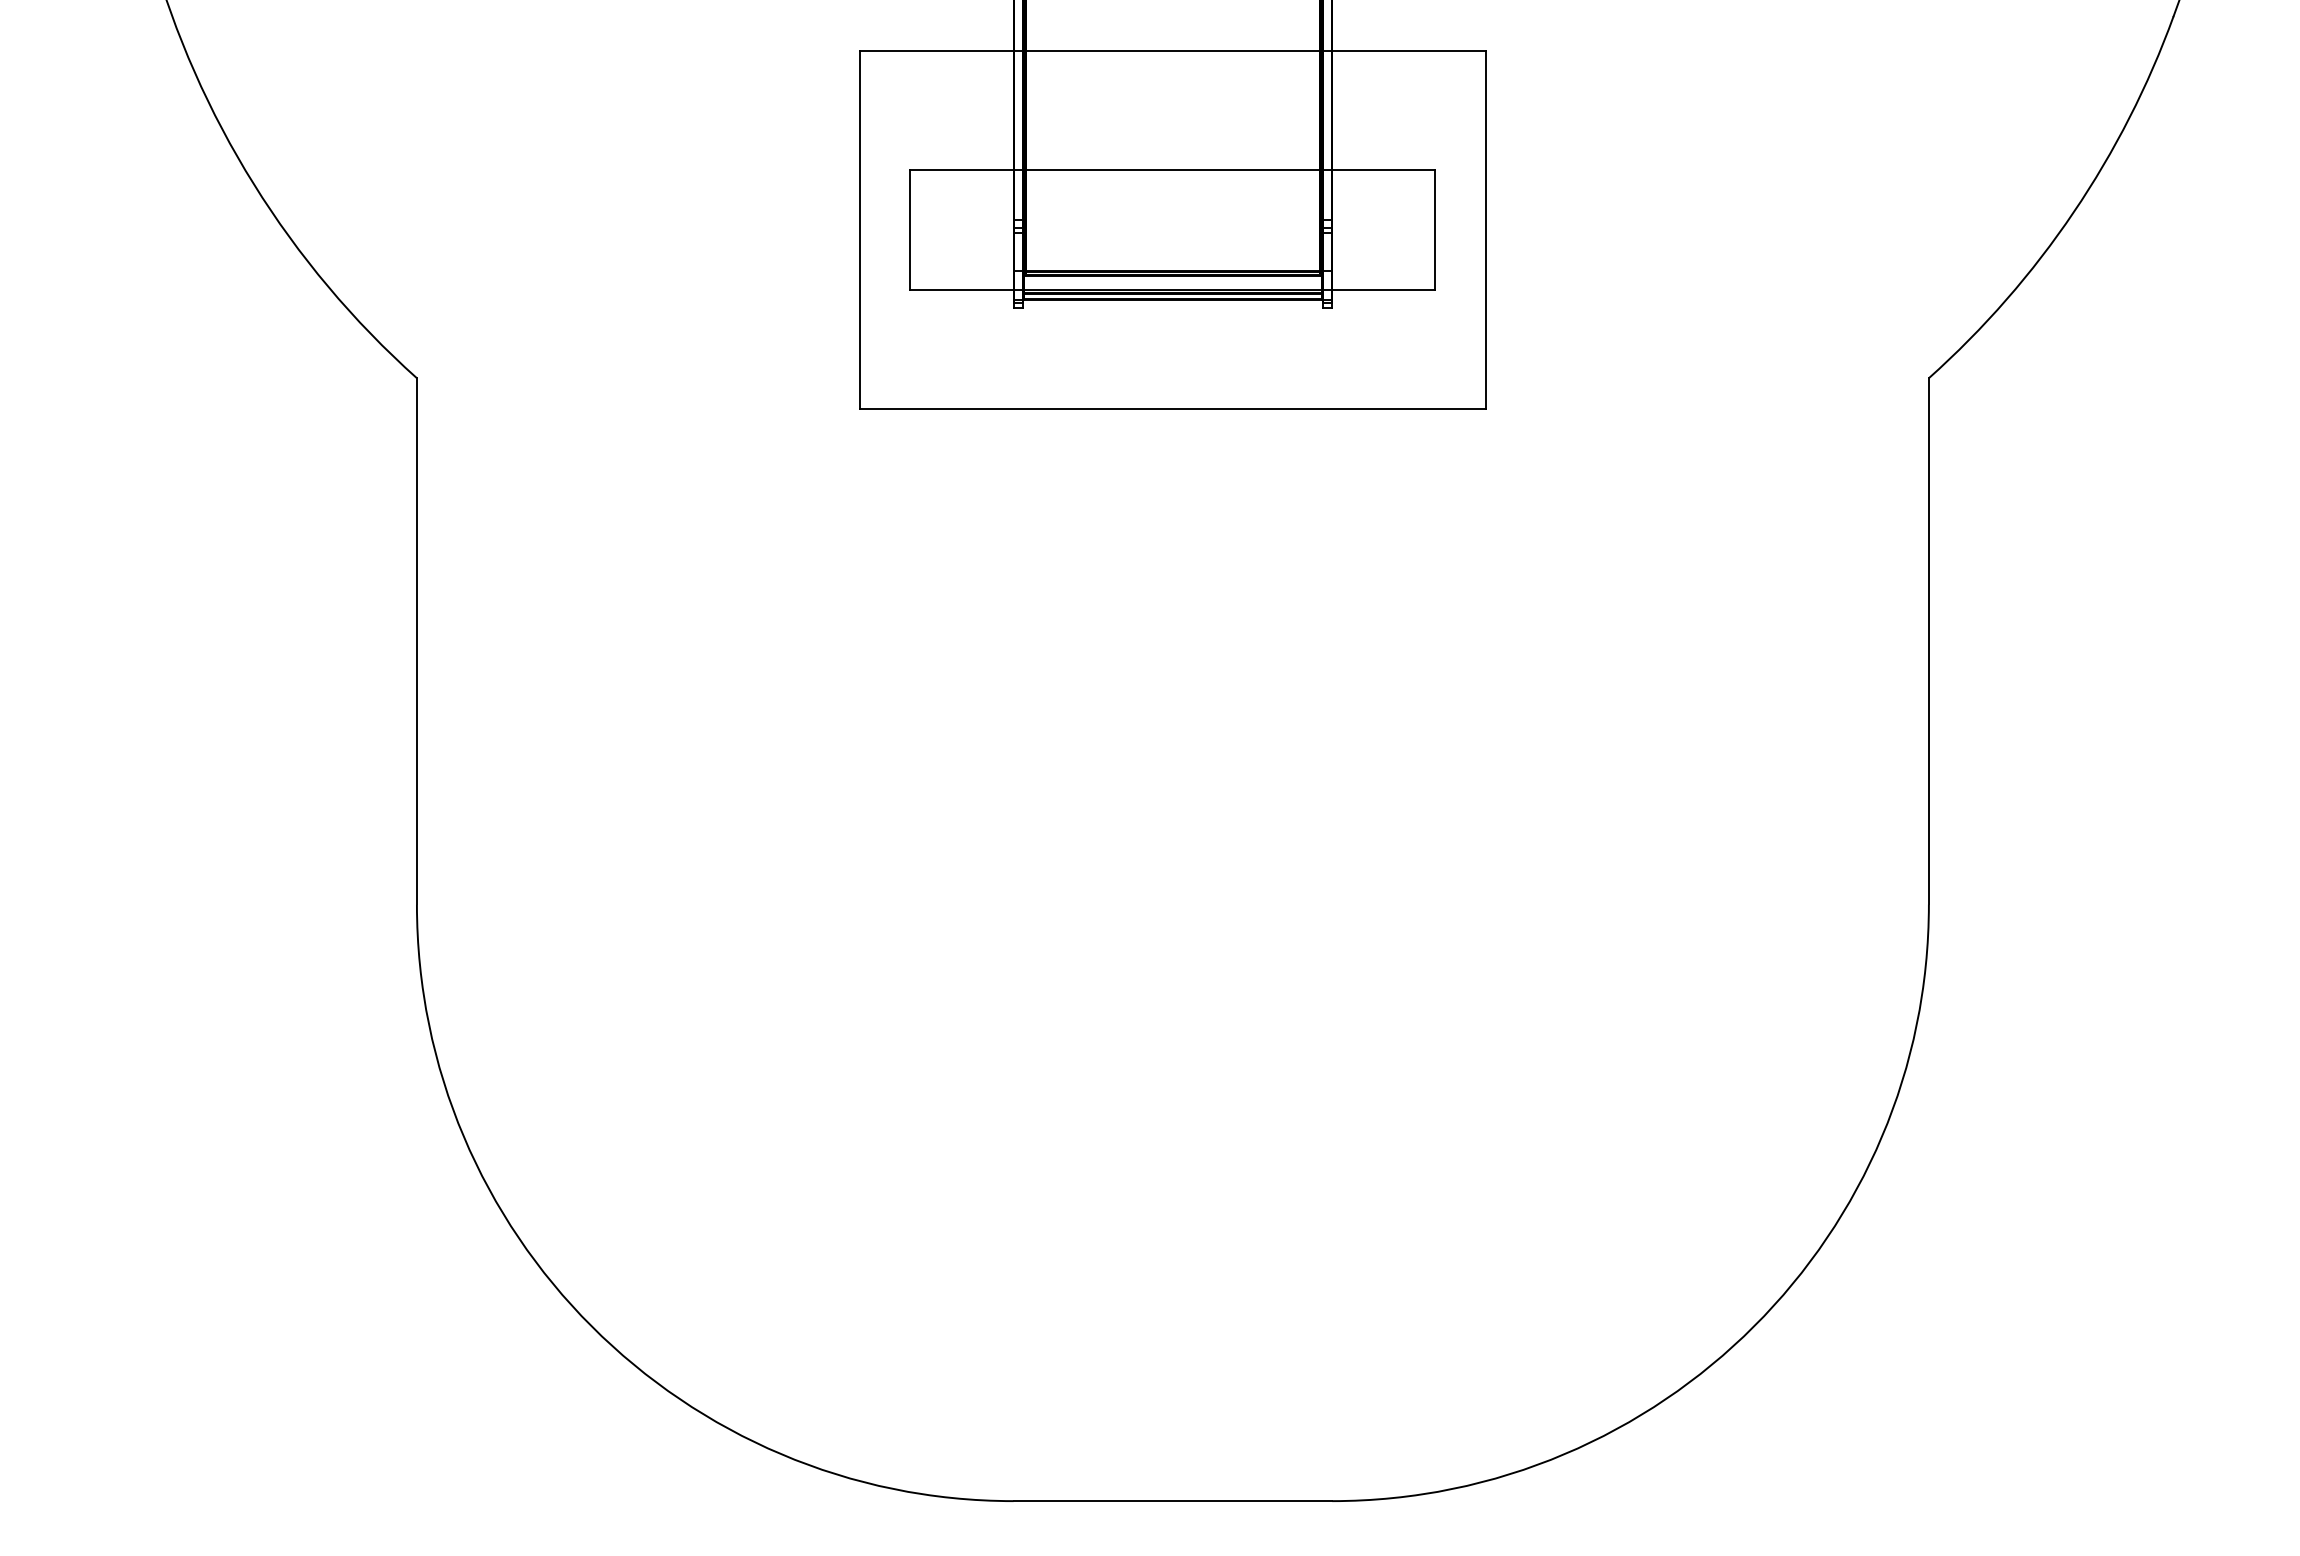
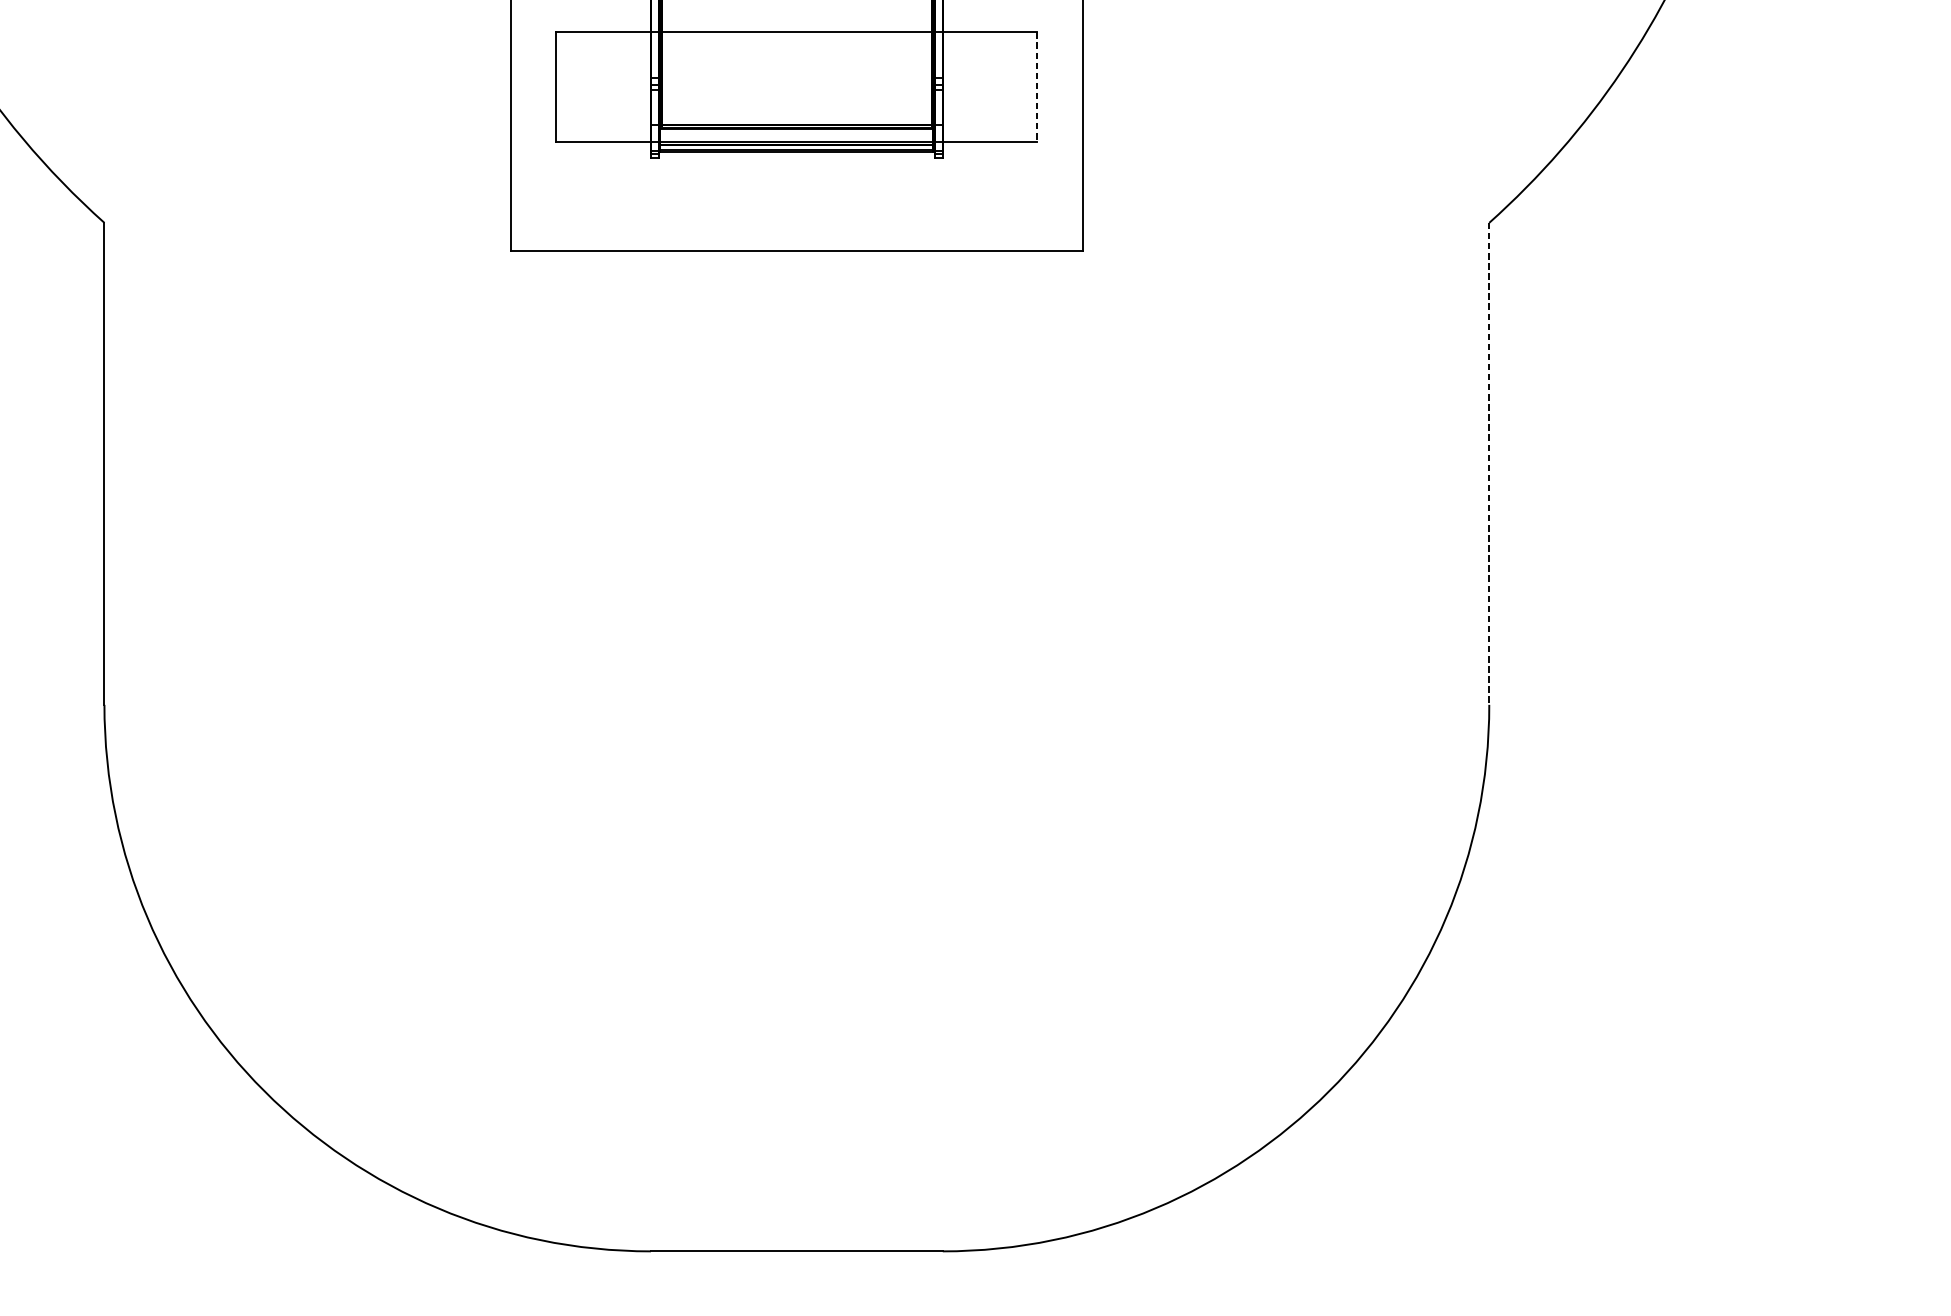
line: (1435, 229) -> (1037, 86), solid -> dashed
line: (1928, 641) -> (1488, 464), solid -> dashed

